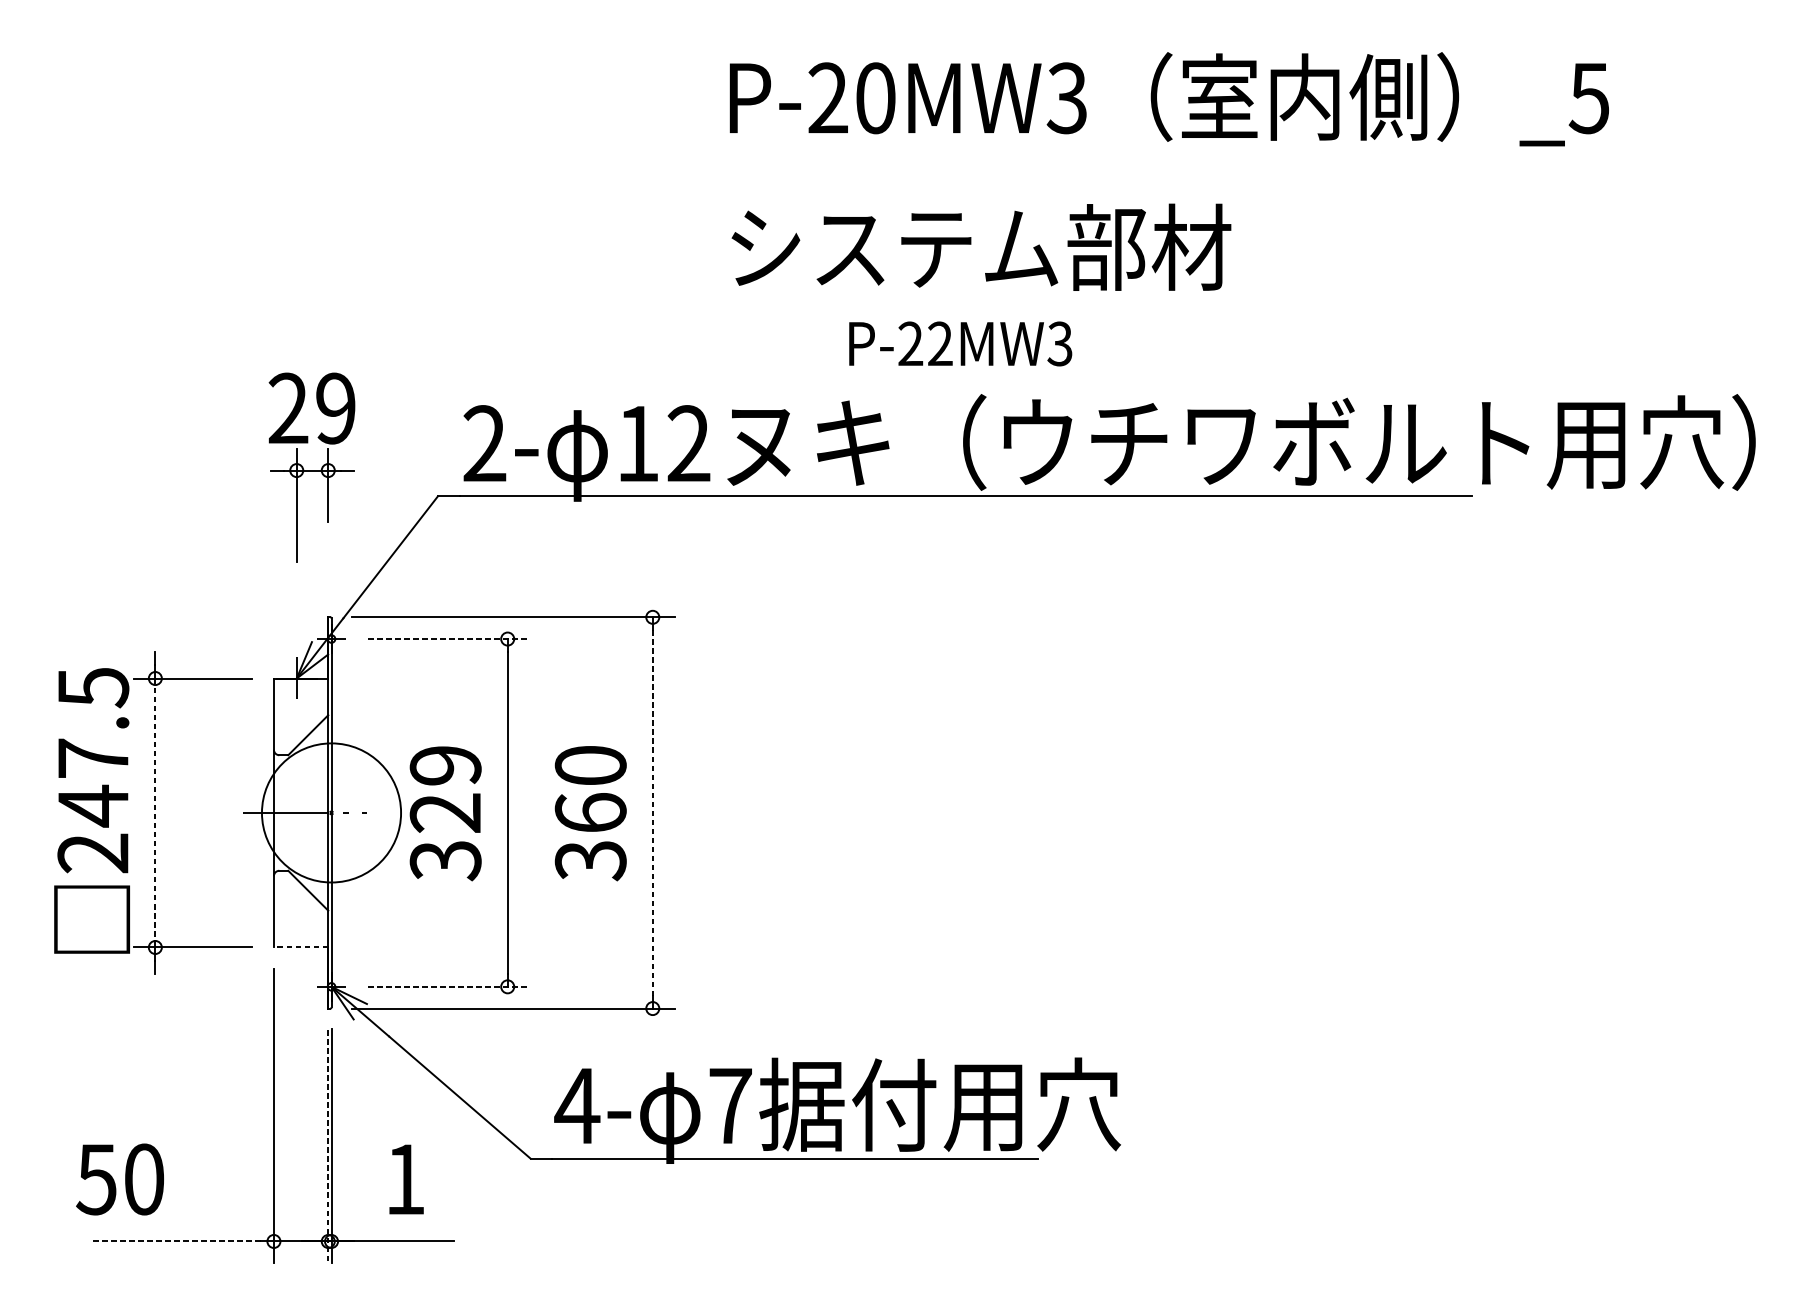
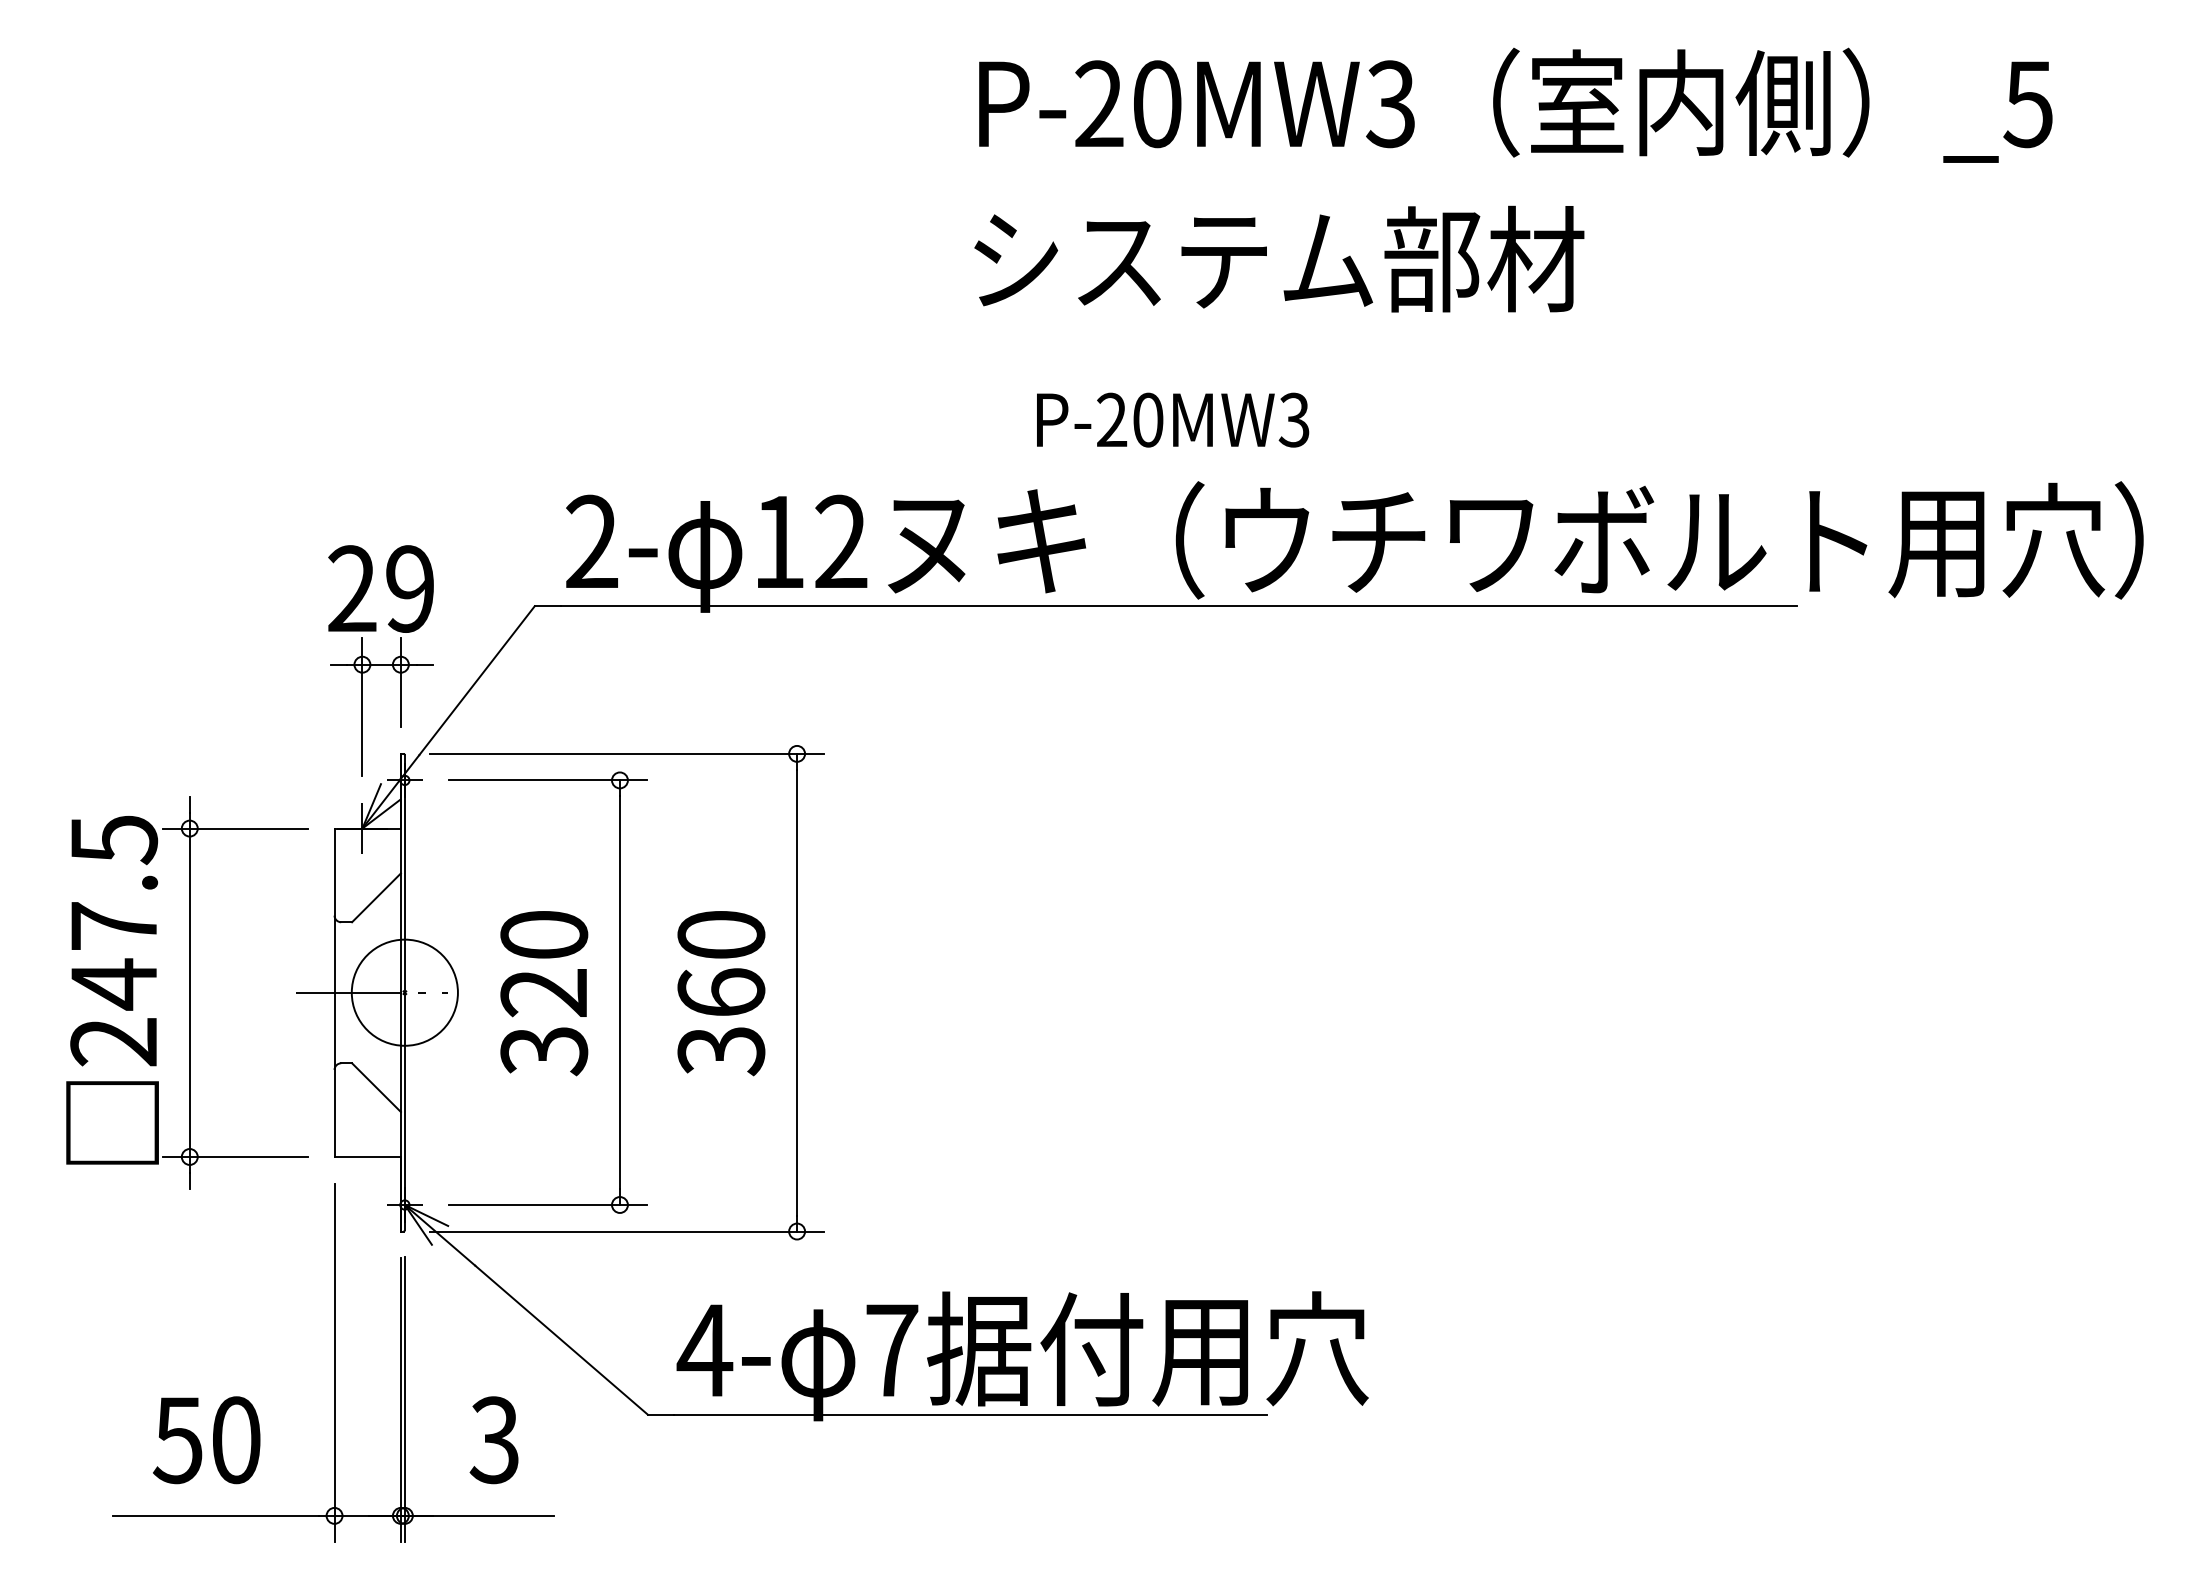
text: (1169, 98) -> (1515, 104), moved
text: (981, 246) -> (1279, 258), moved
text: (940, 343) -> (1148, 419), P-22MW3 -> P-20MW3
part: (311, 467) -> (380, 660), moved
line: (448, 639) -> (547, 780), dashed -> solid
text: (445, 766) -> (544, 935), 329 -> 320
circle: (331, 812) -> (404, 992), size x0.62
line: (653, 812) -> (797, 992), dashed -> solid
line: (155, 813) -> (189, 993), dashed -> solid
line: (300, 947) -> (367, 1156), dashed -> solid
line: (448, 987) -> (547, 1205), dashed -> solid
line: (327, 1146) -> (400, 1400), dashed -> solid
text: (119, 1179) -> (206, 1440), moved
text: (404, 1179) -> (493, 1440), 1 -> 3
line: (176, 1241) -> (215, 1515), dashed -> solid

